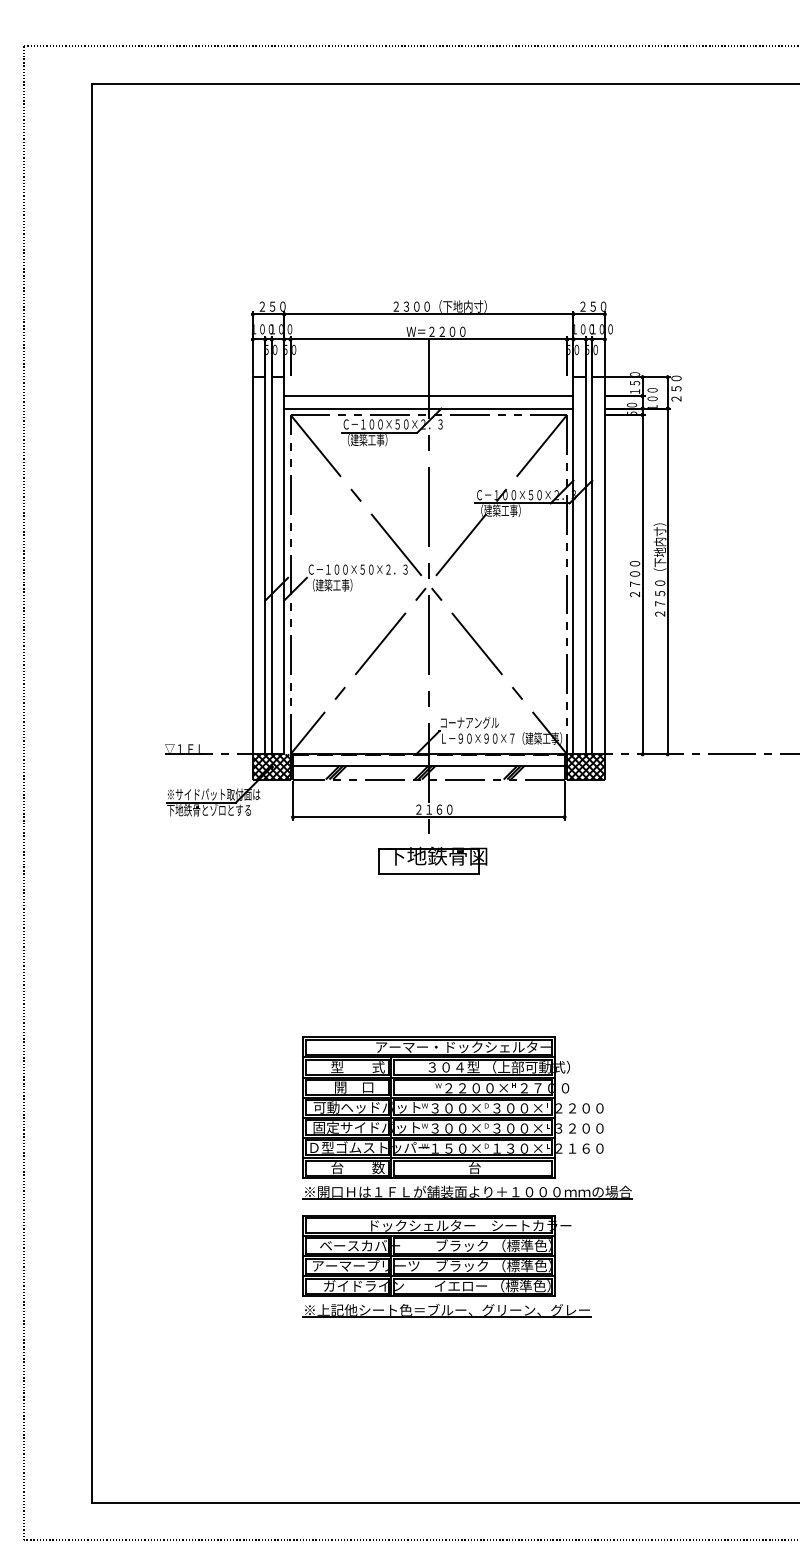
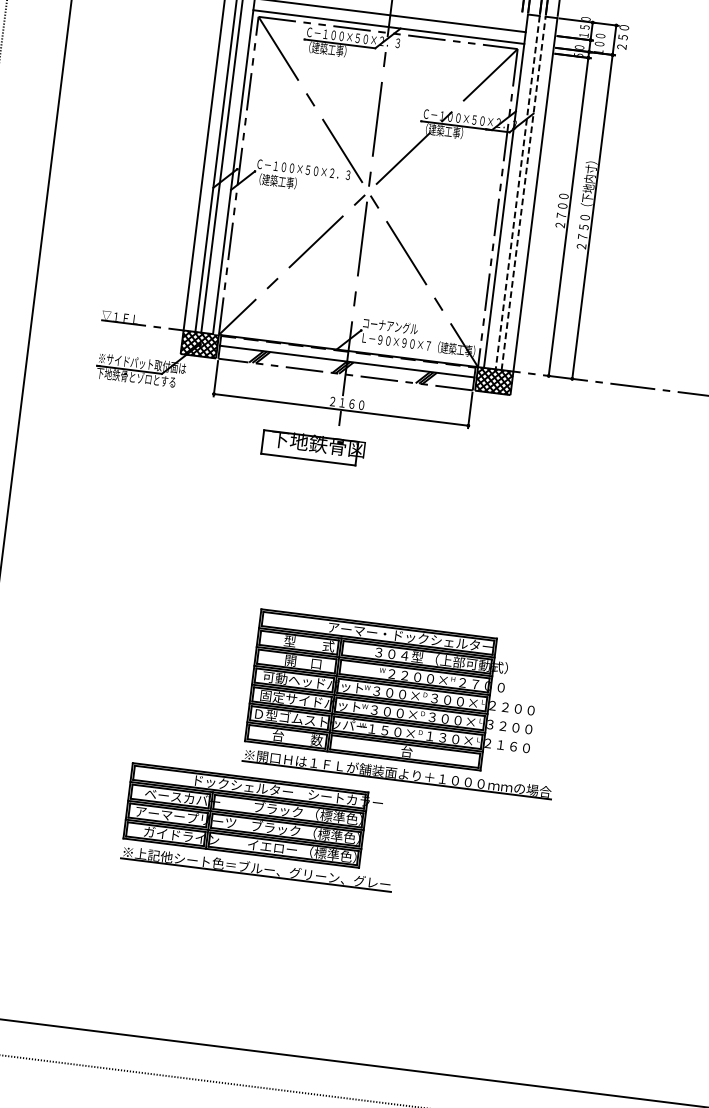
line: (586, 565) -> (518, 192), solid -> dashed
line: (592, 565) -> (523, 193), solid -> dashed
part: (432, 860) -> (313, 447), moved
part: (467, 1117) -> (406, 703), moved
part: (446, 1266) -> (261, 827), moved

